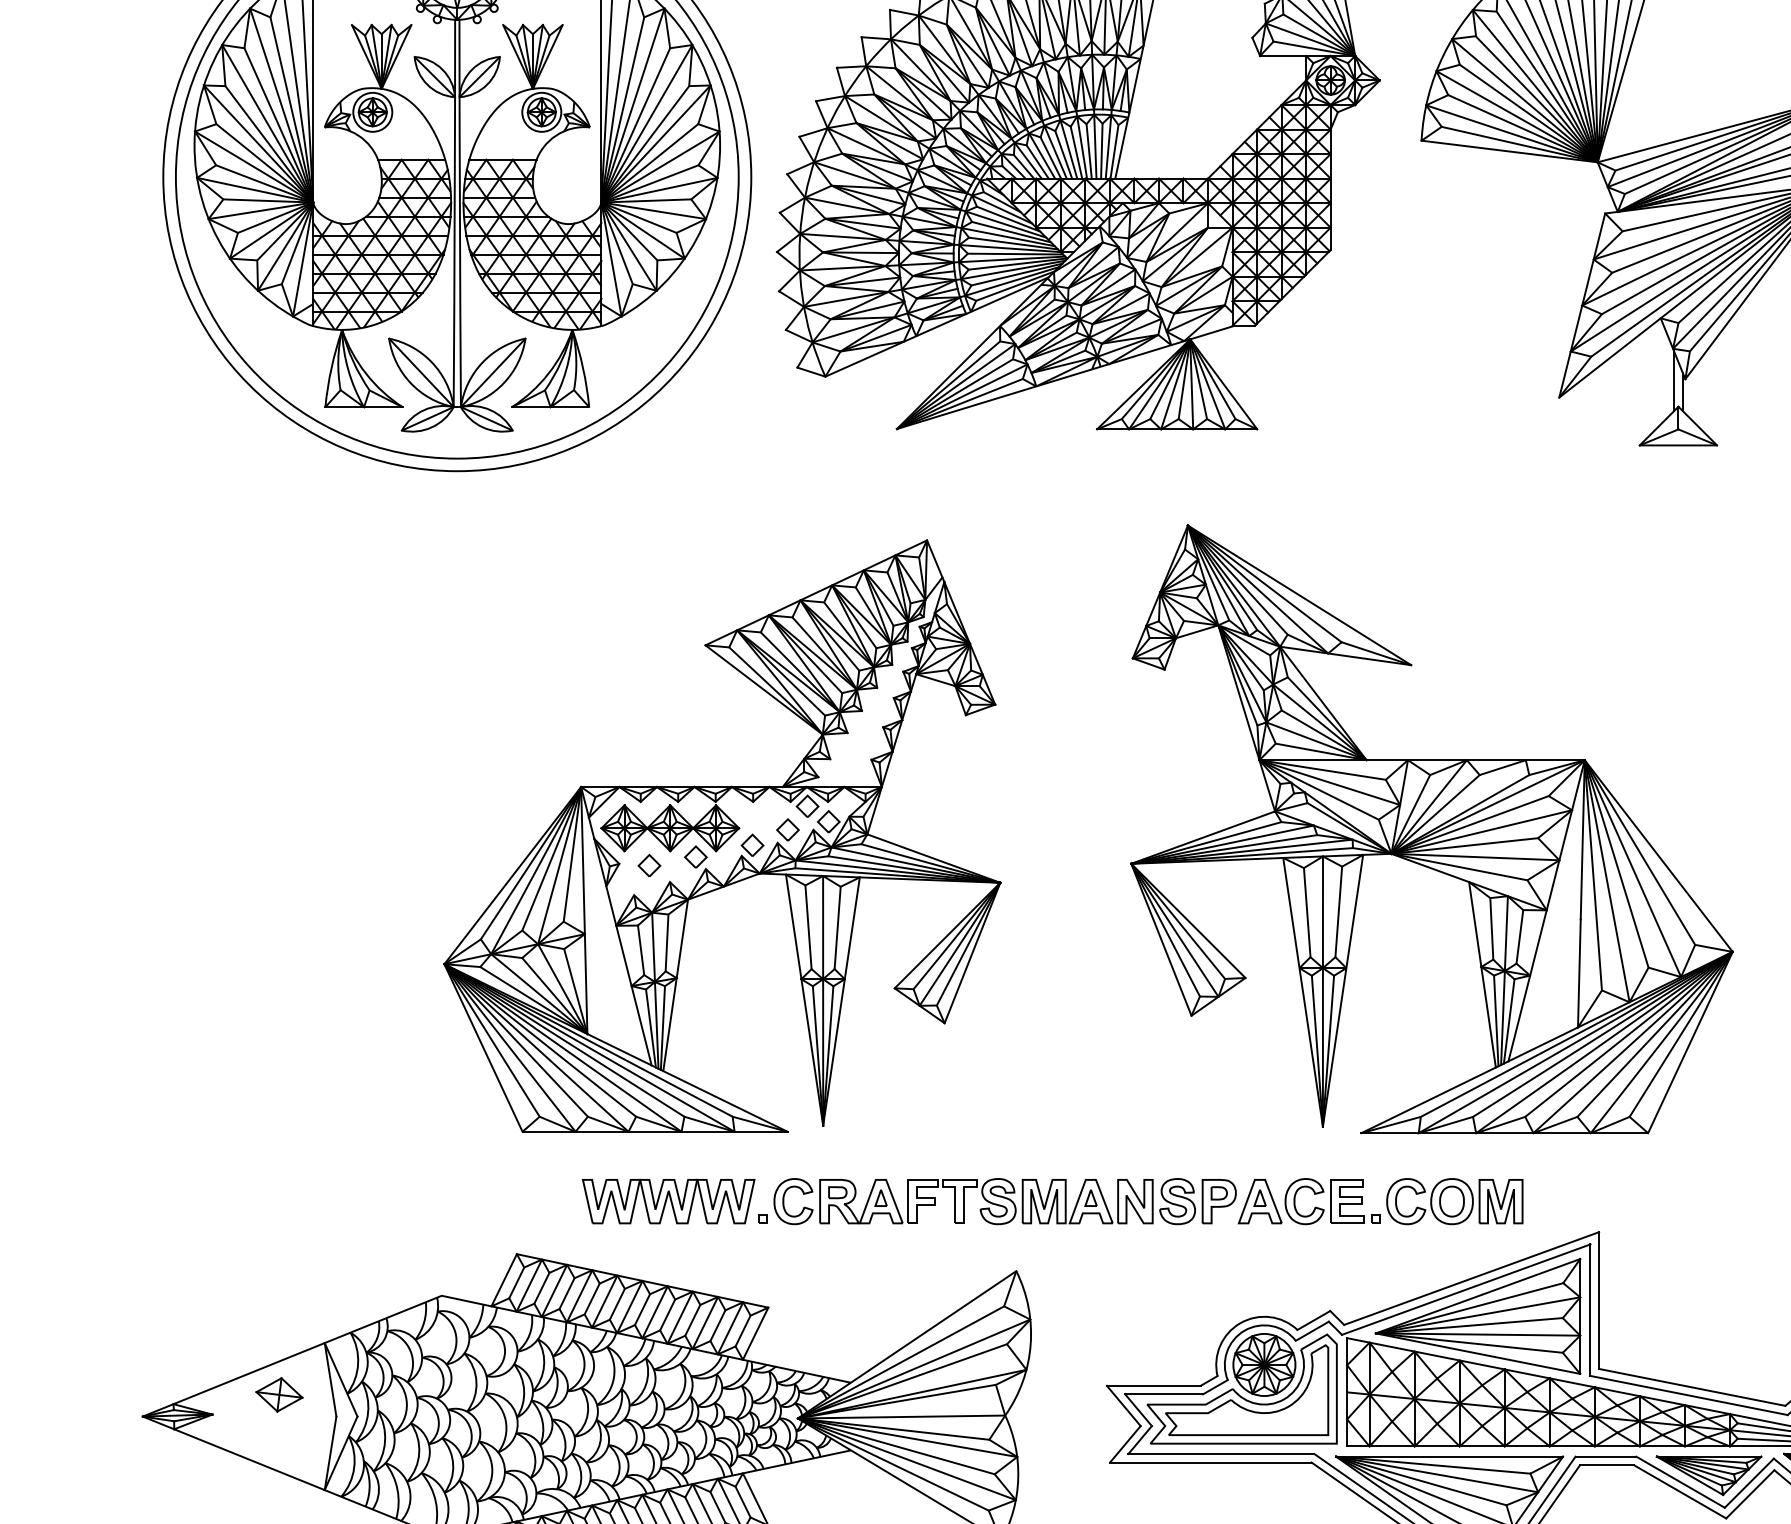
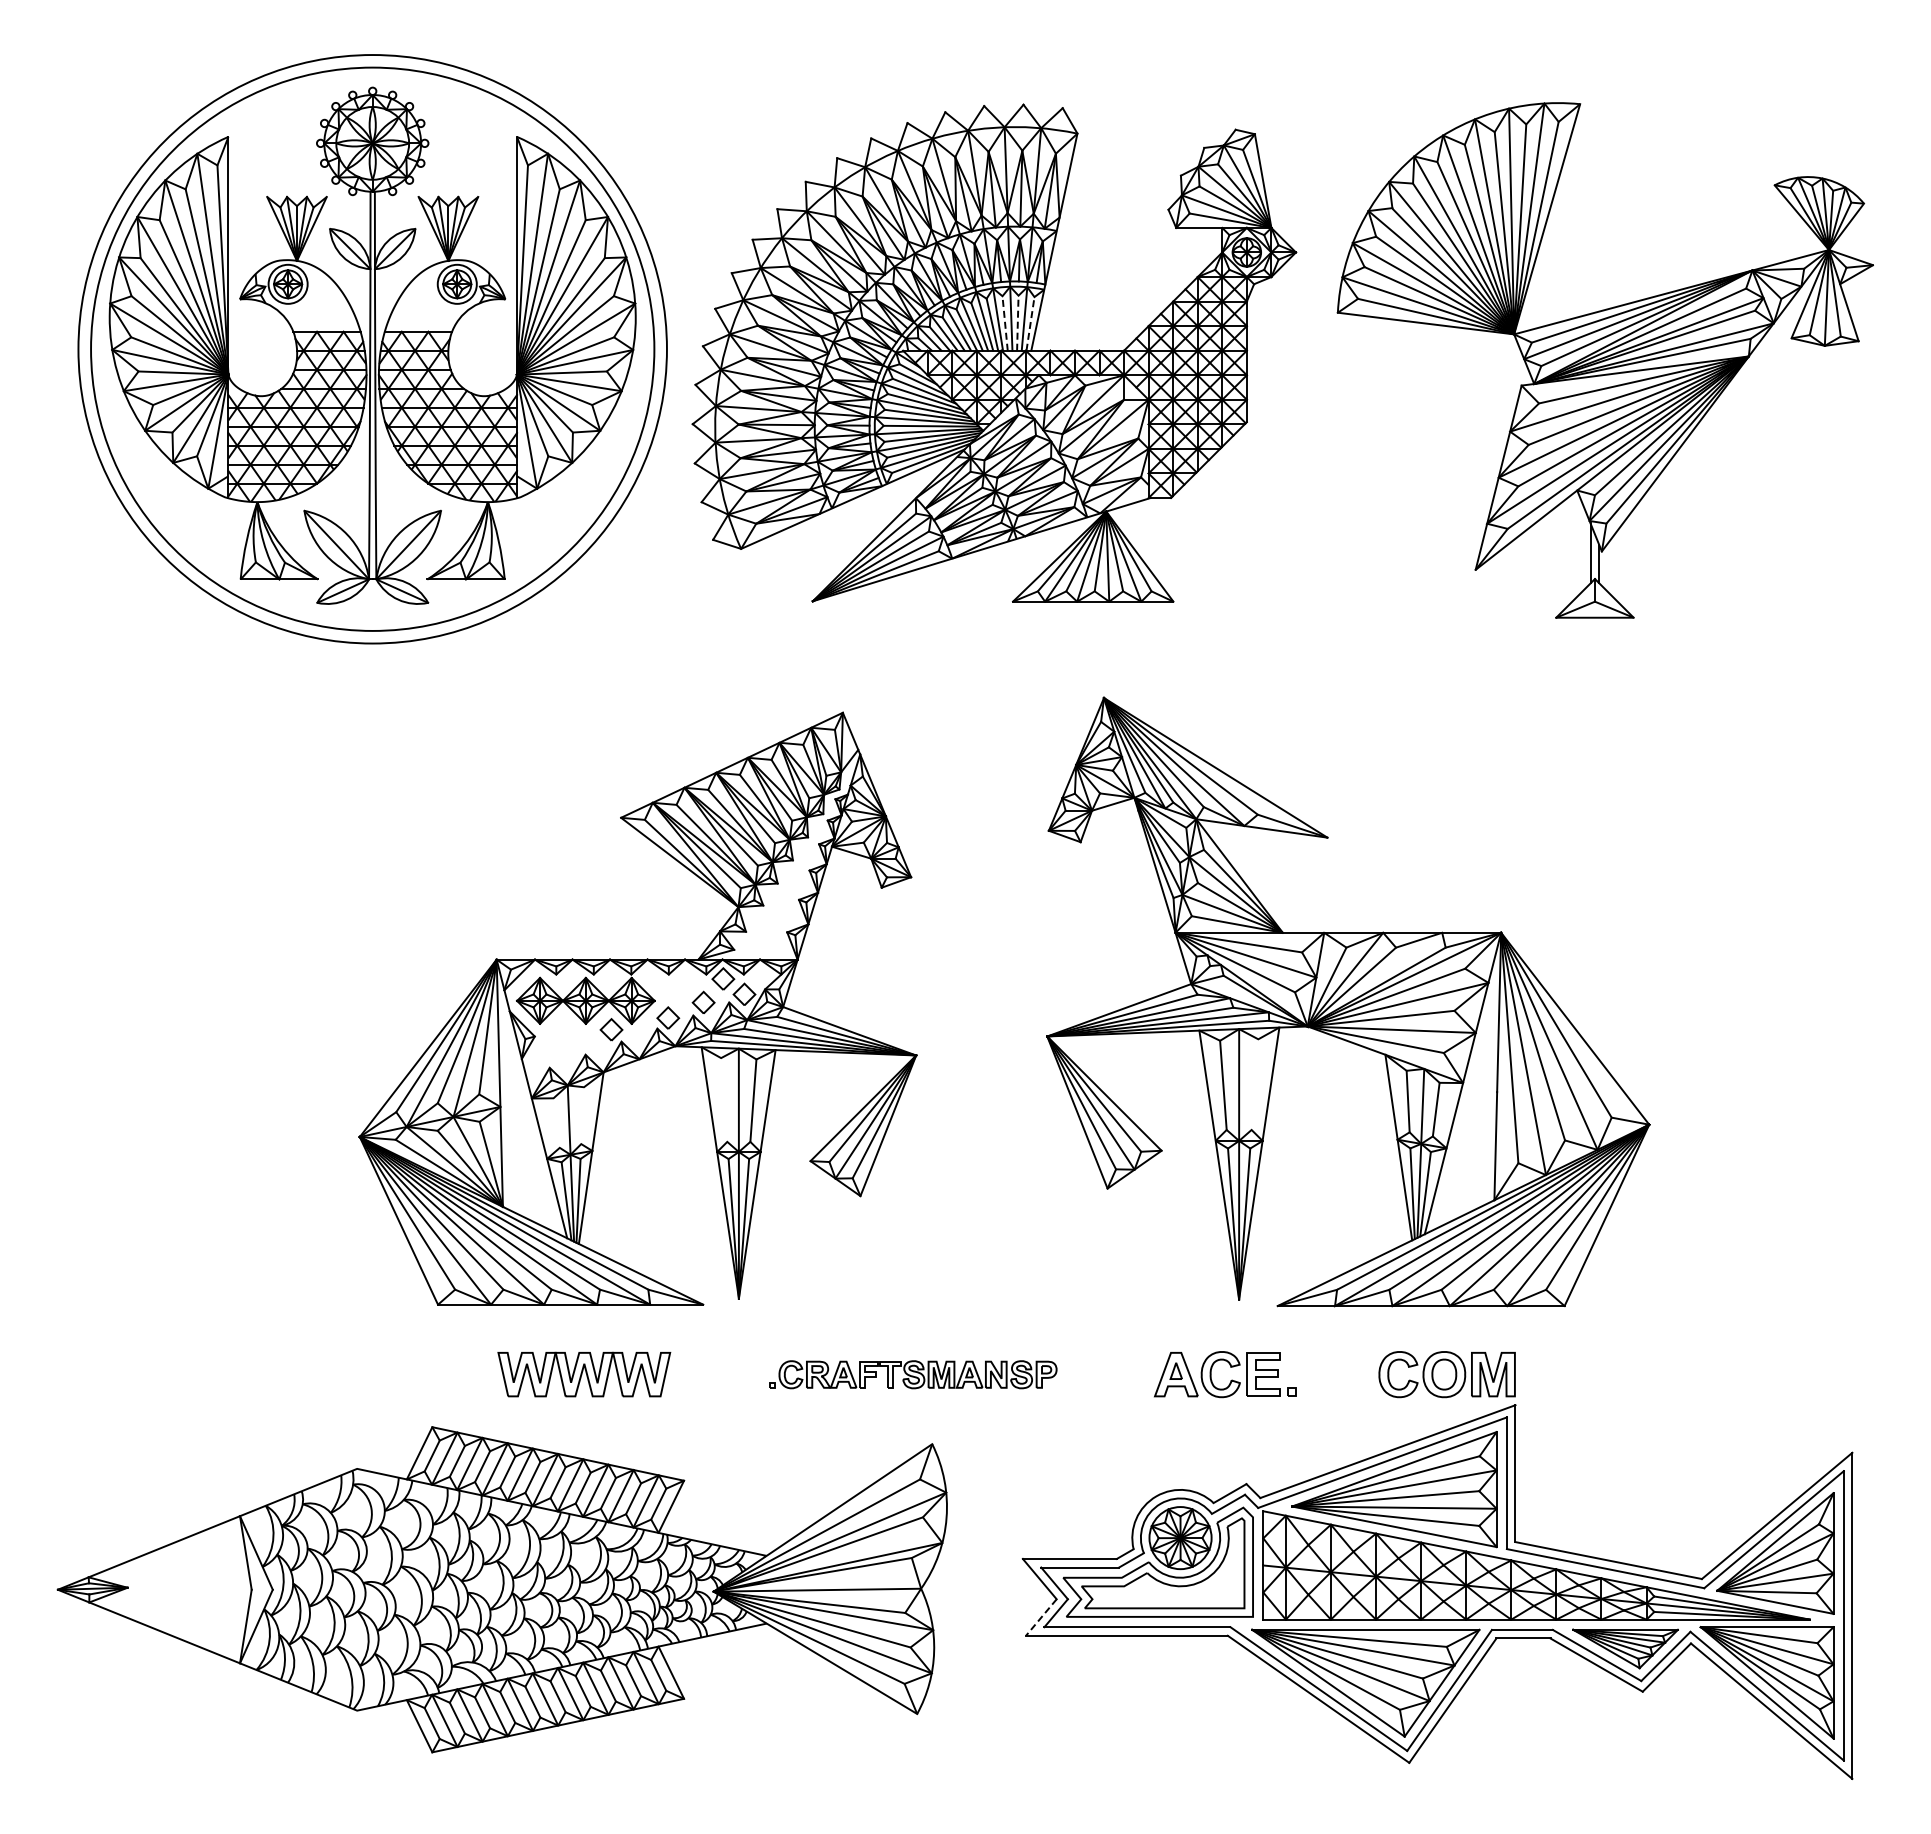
line: (1089, 150) -> (1005, 322), solid -> dashed
line: (1101, 151) -> (1017, 323), solid -> dashed
line: (1114, 151) -> (1030, 323), solid -> dashed
part: (648, 864) -> (564, 1037), removed
line: (1338, 911) -> (1254, 1084), removed
line: (808, 926) -> (724, 1099), removed
line: (666, 942) -> (582, 1115), removed
line: (640, 949) -> (556, 1122), removed
part: (997, 1201) -> (913, 1374), size x0.6
part: (1454, 1201) -> (1446, 1374), moved
part: (279, 1394) -> (194, 1567), removed
line: (1125, 1444) -> (1041, 1617), solid -> dashed

